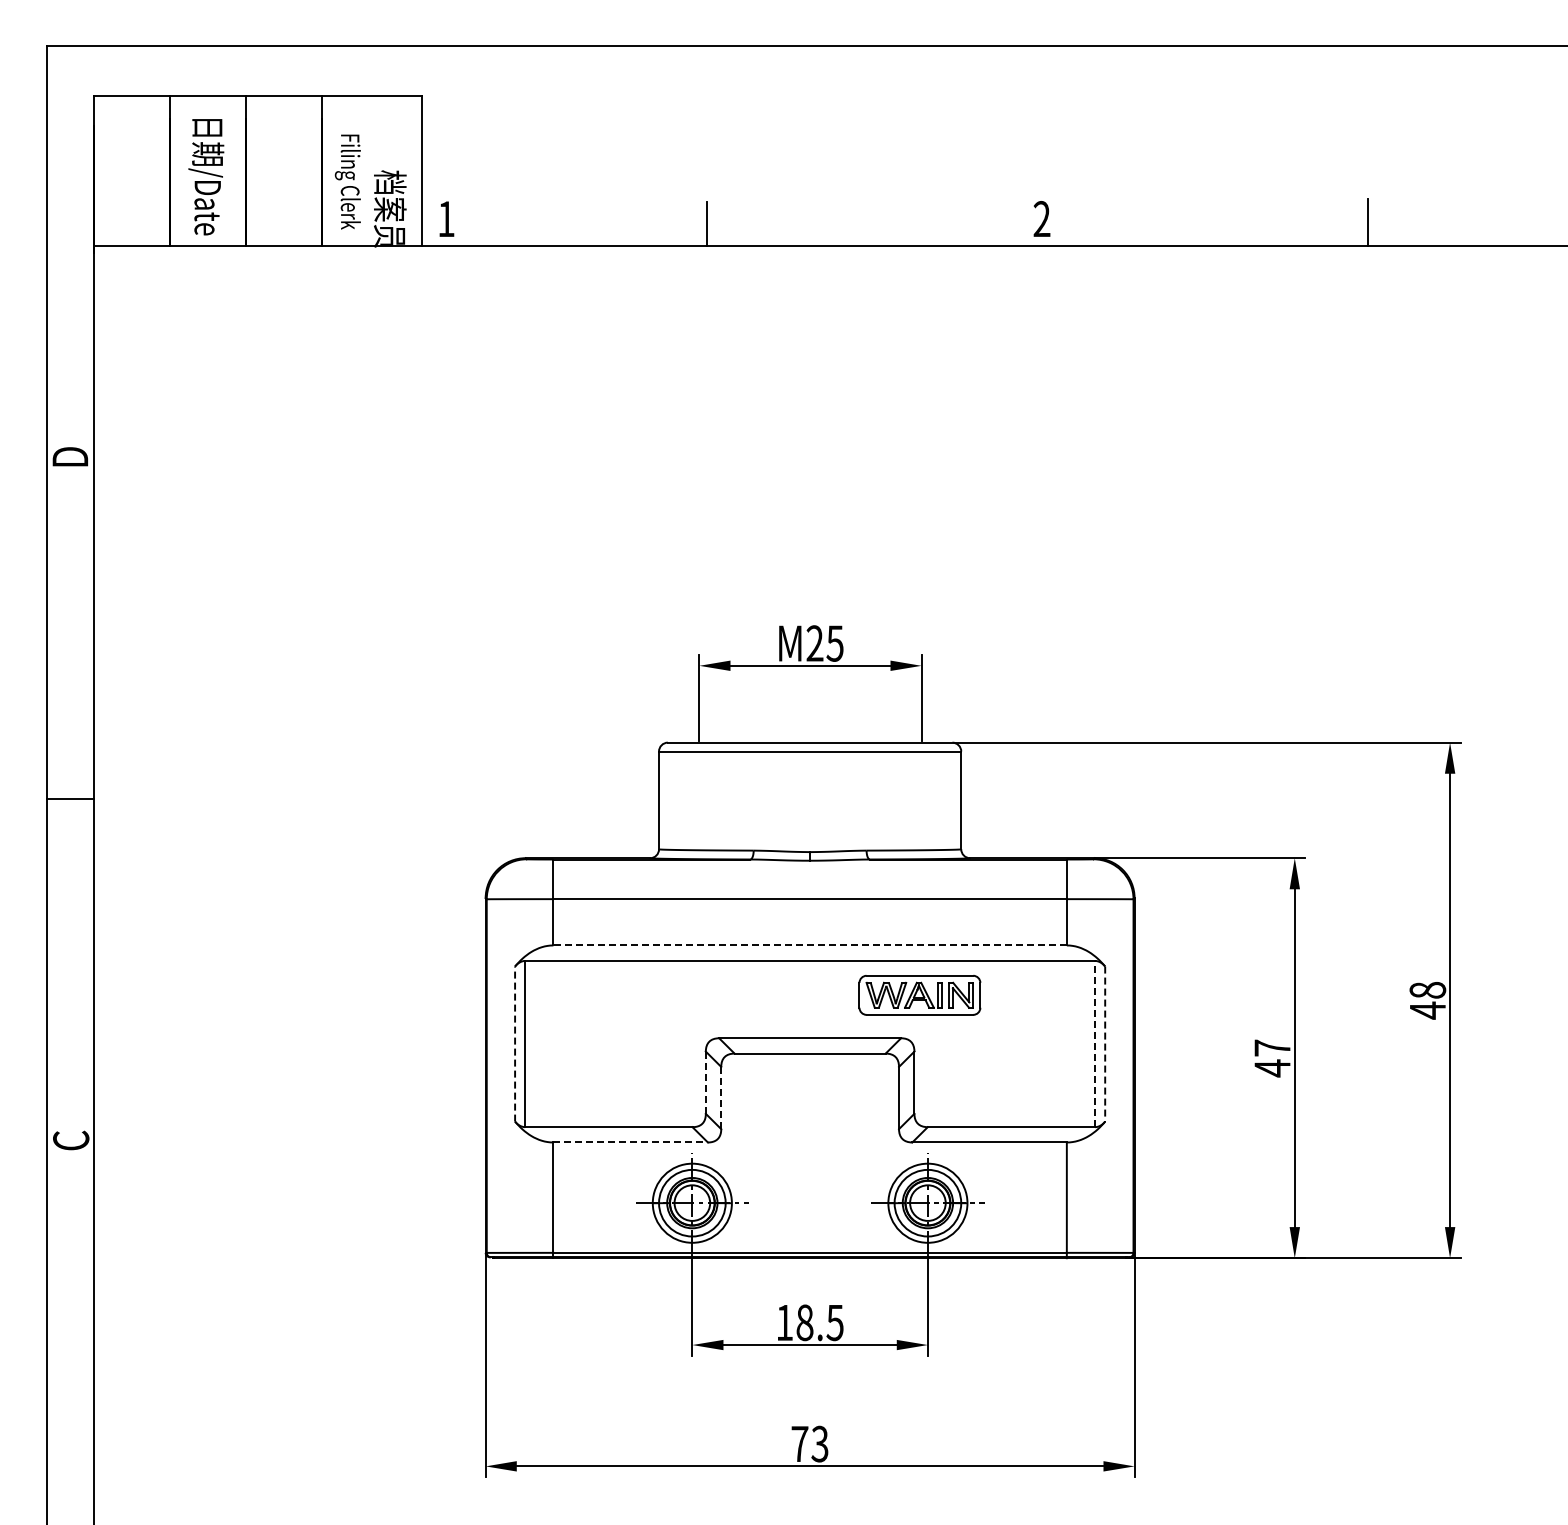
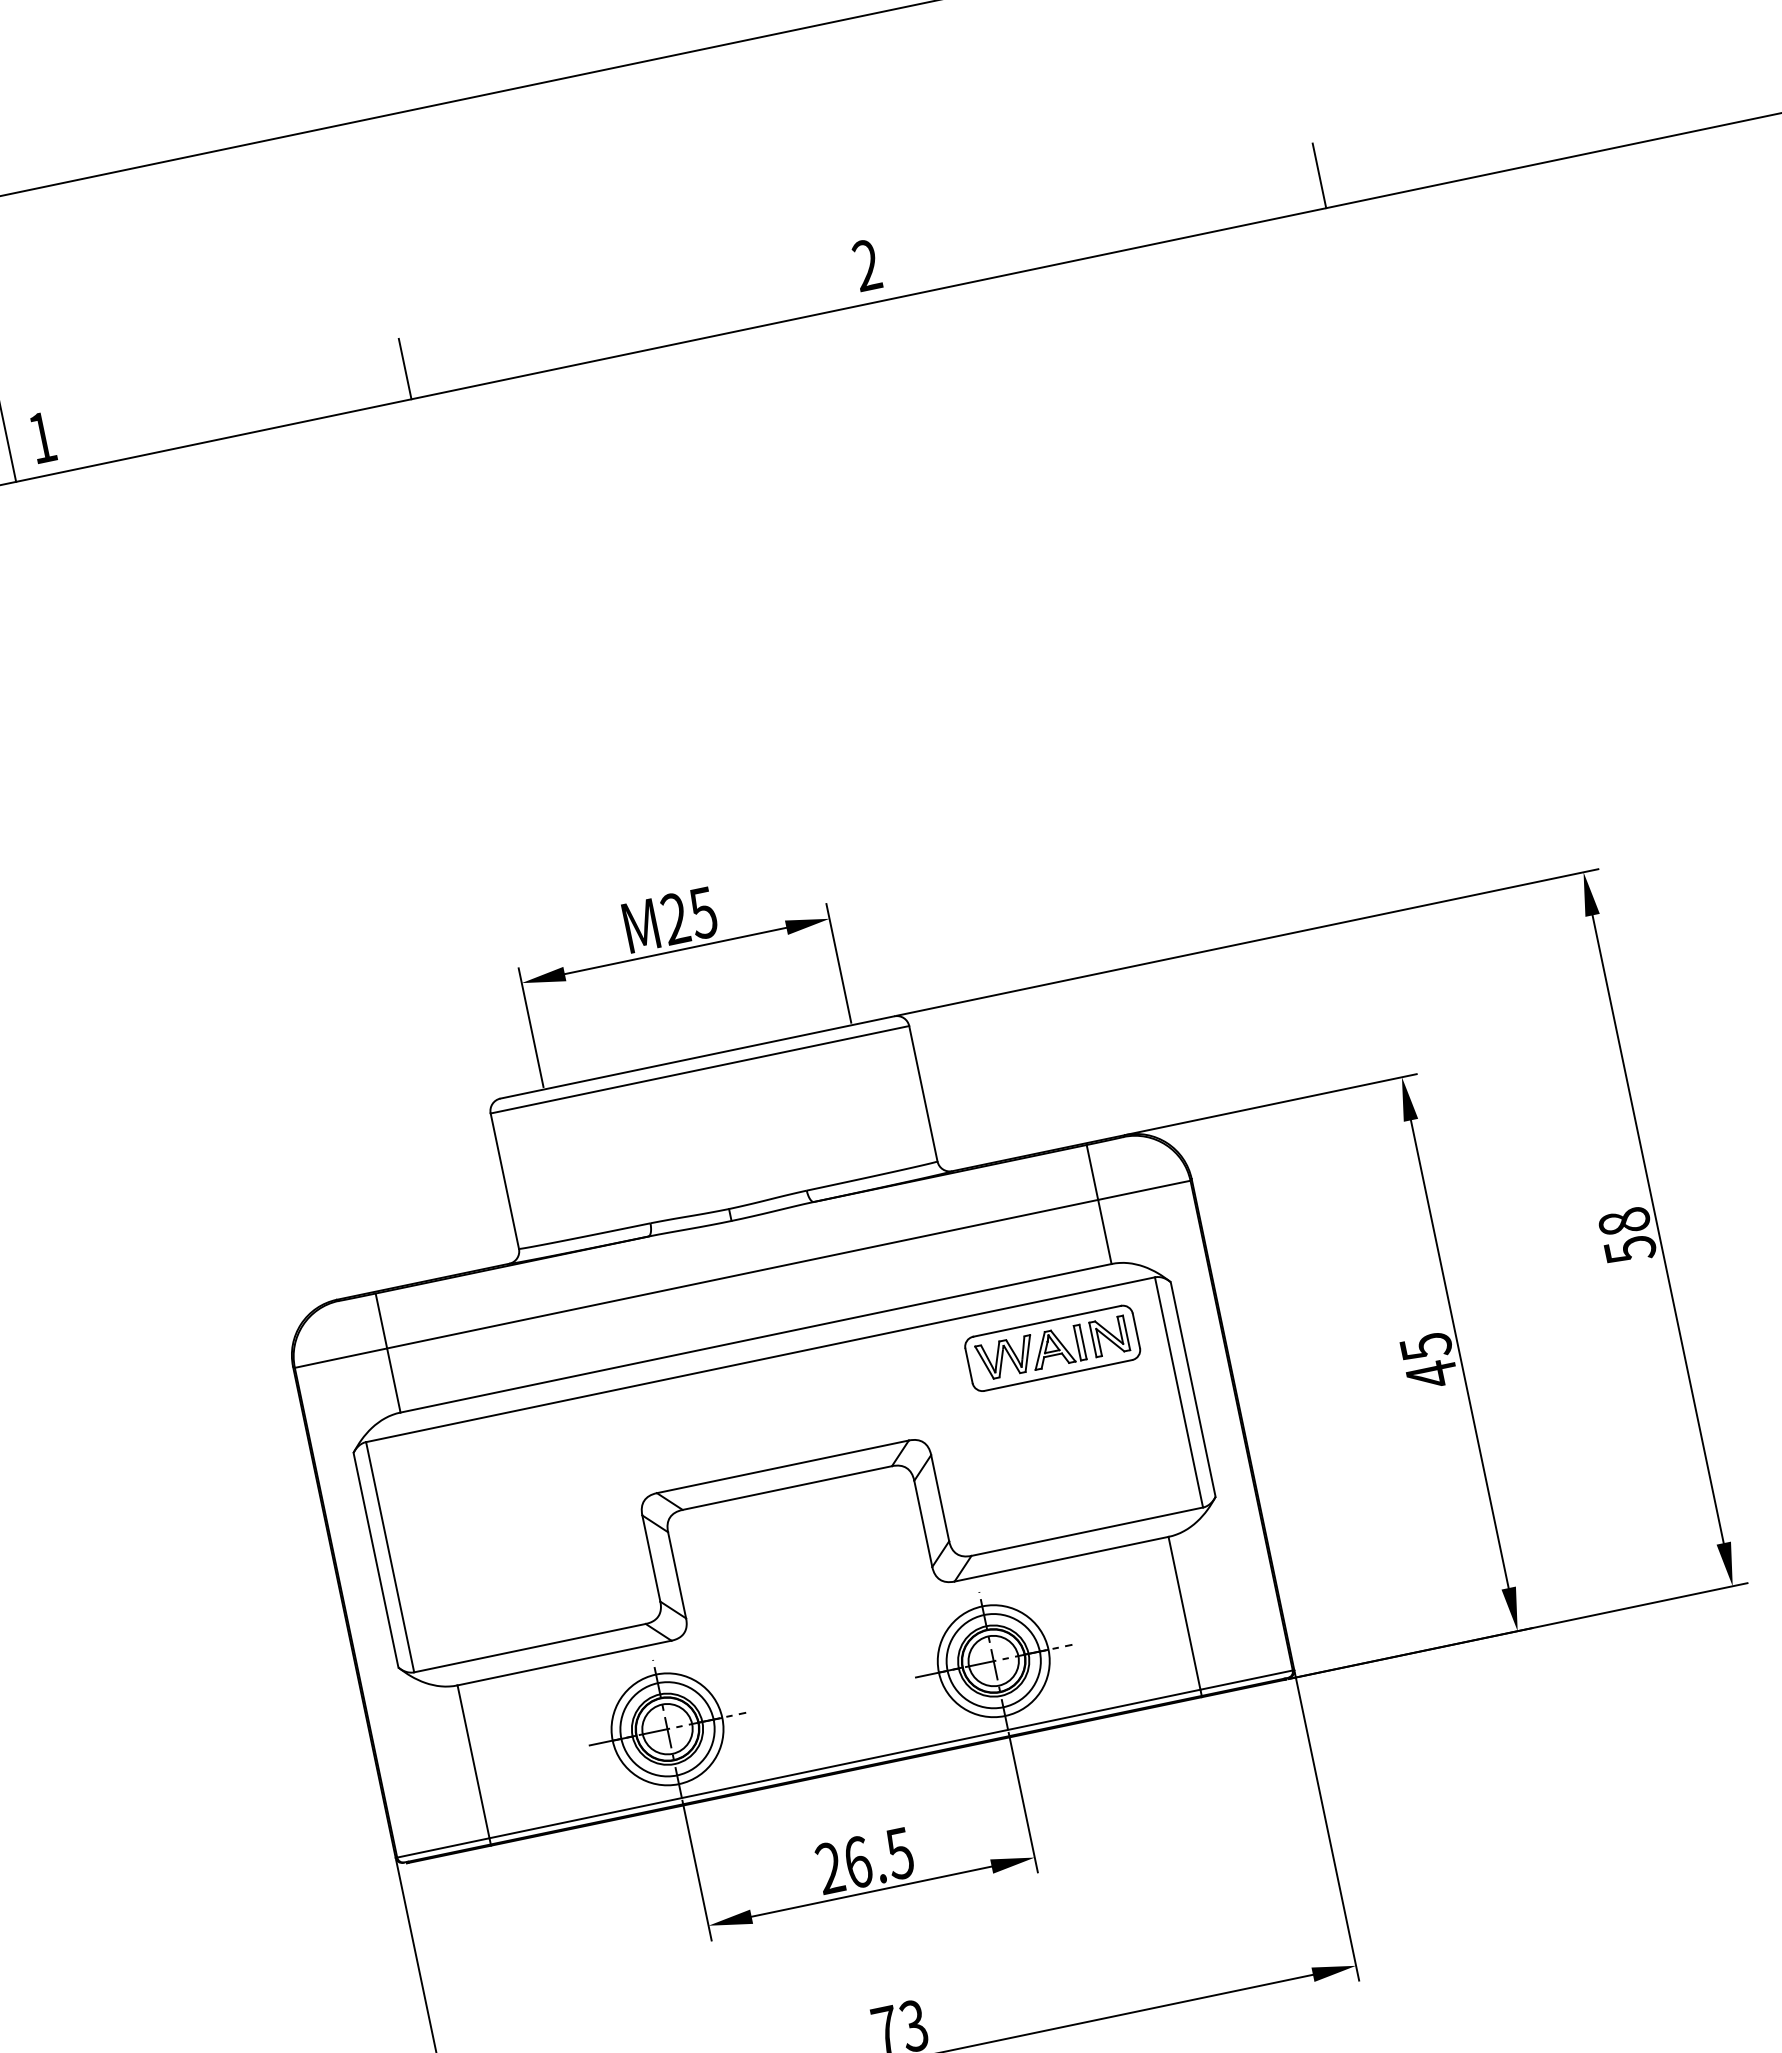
line: (810, 945) -> (756, 1338), dashed -> solid
part: (919, 995) -> (1052, 1348), moved
text: (1428, 1010) -> (1631, 1249), 48 -> 58
line: (1094, 1043) -> (1178, 1391), dashed -> solid
line: (515, 1044) -> (376, 1560), dashed -> solid
line: (1105, 1044) -> (1193, 1390), dashed -> solid
text: (1272, 1047) -> (1425, 1345), 47 -> 45
line: (705, 1082) -> (650, 1558), dashed -> solid
line: (721, 1098) -> (677, 1575), dashed -> solid
line: (631, 1142) -> (565, 1662), dashed -> solid
text: (794, 1322) -> (843, 1864), 18.5 -> 26.5

